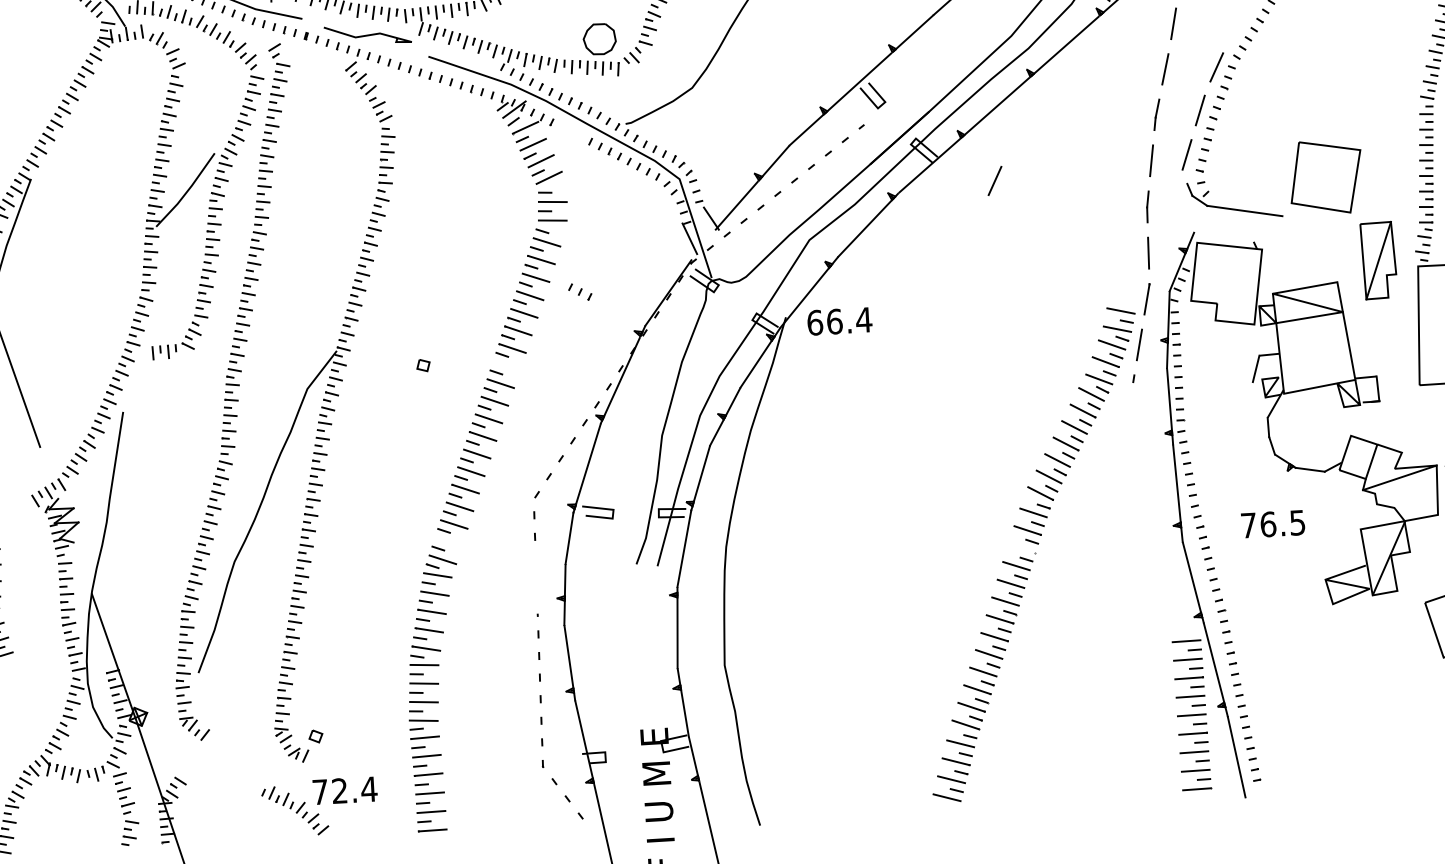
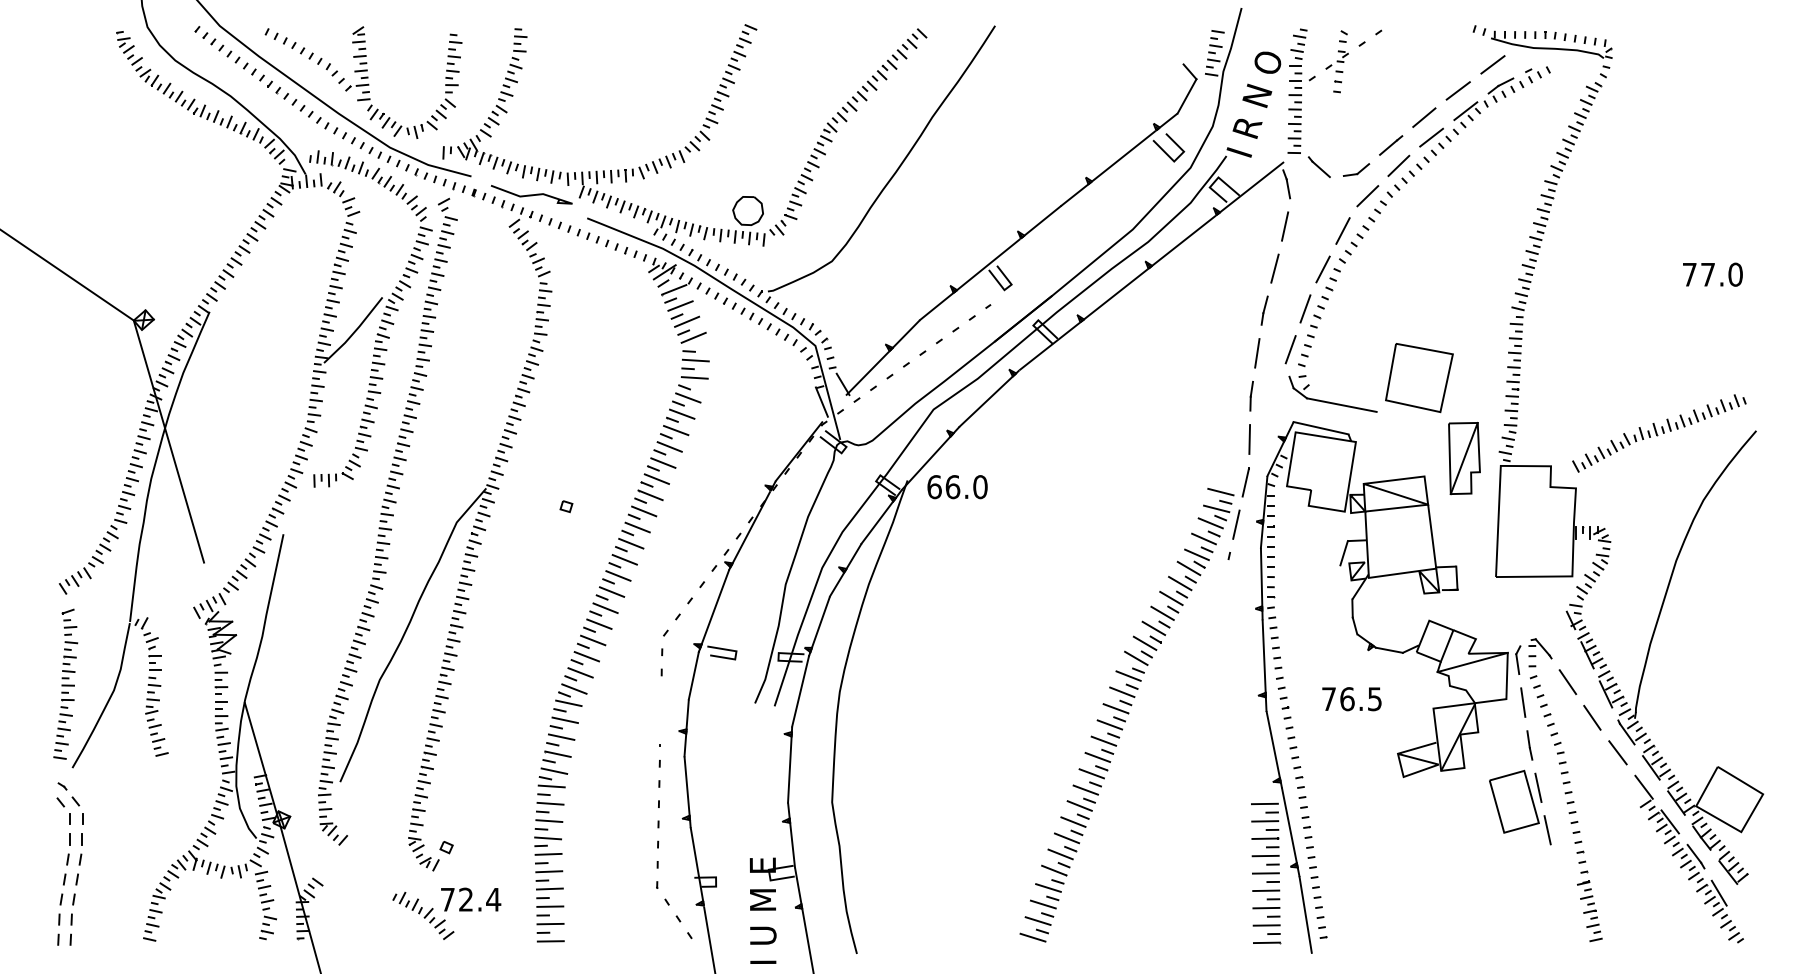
line: (994, 180) -> (1342, 230), moved
line: (1223, 237) -> (1320, 428), added
part: (579, 291) -> (716, 295), moved
text: (863, 320) -> (979, 487), 66.4 -> 66.0
line: (507, 366) -> (644, 511), added
line: (448, 541) -> (580, 672), added
line: (1021, 548) -> (1115, 708), added

